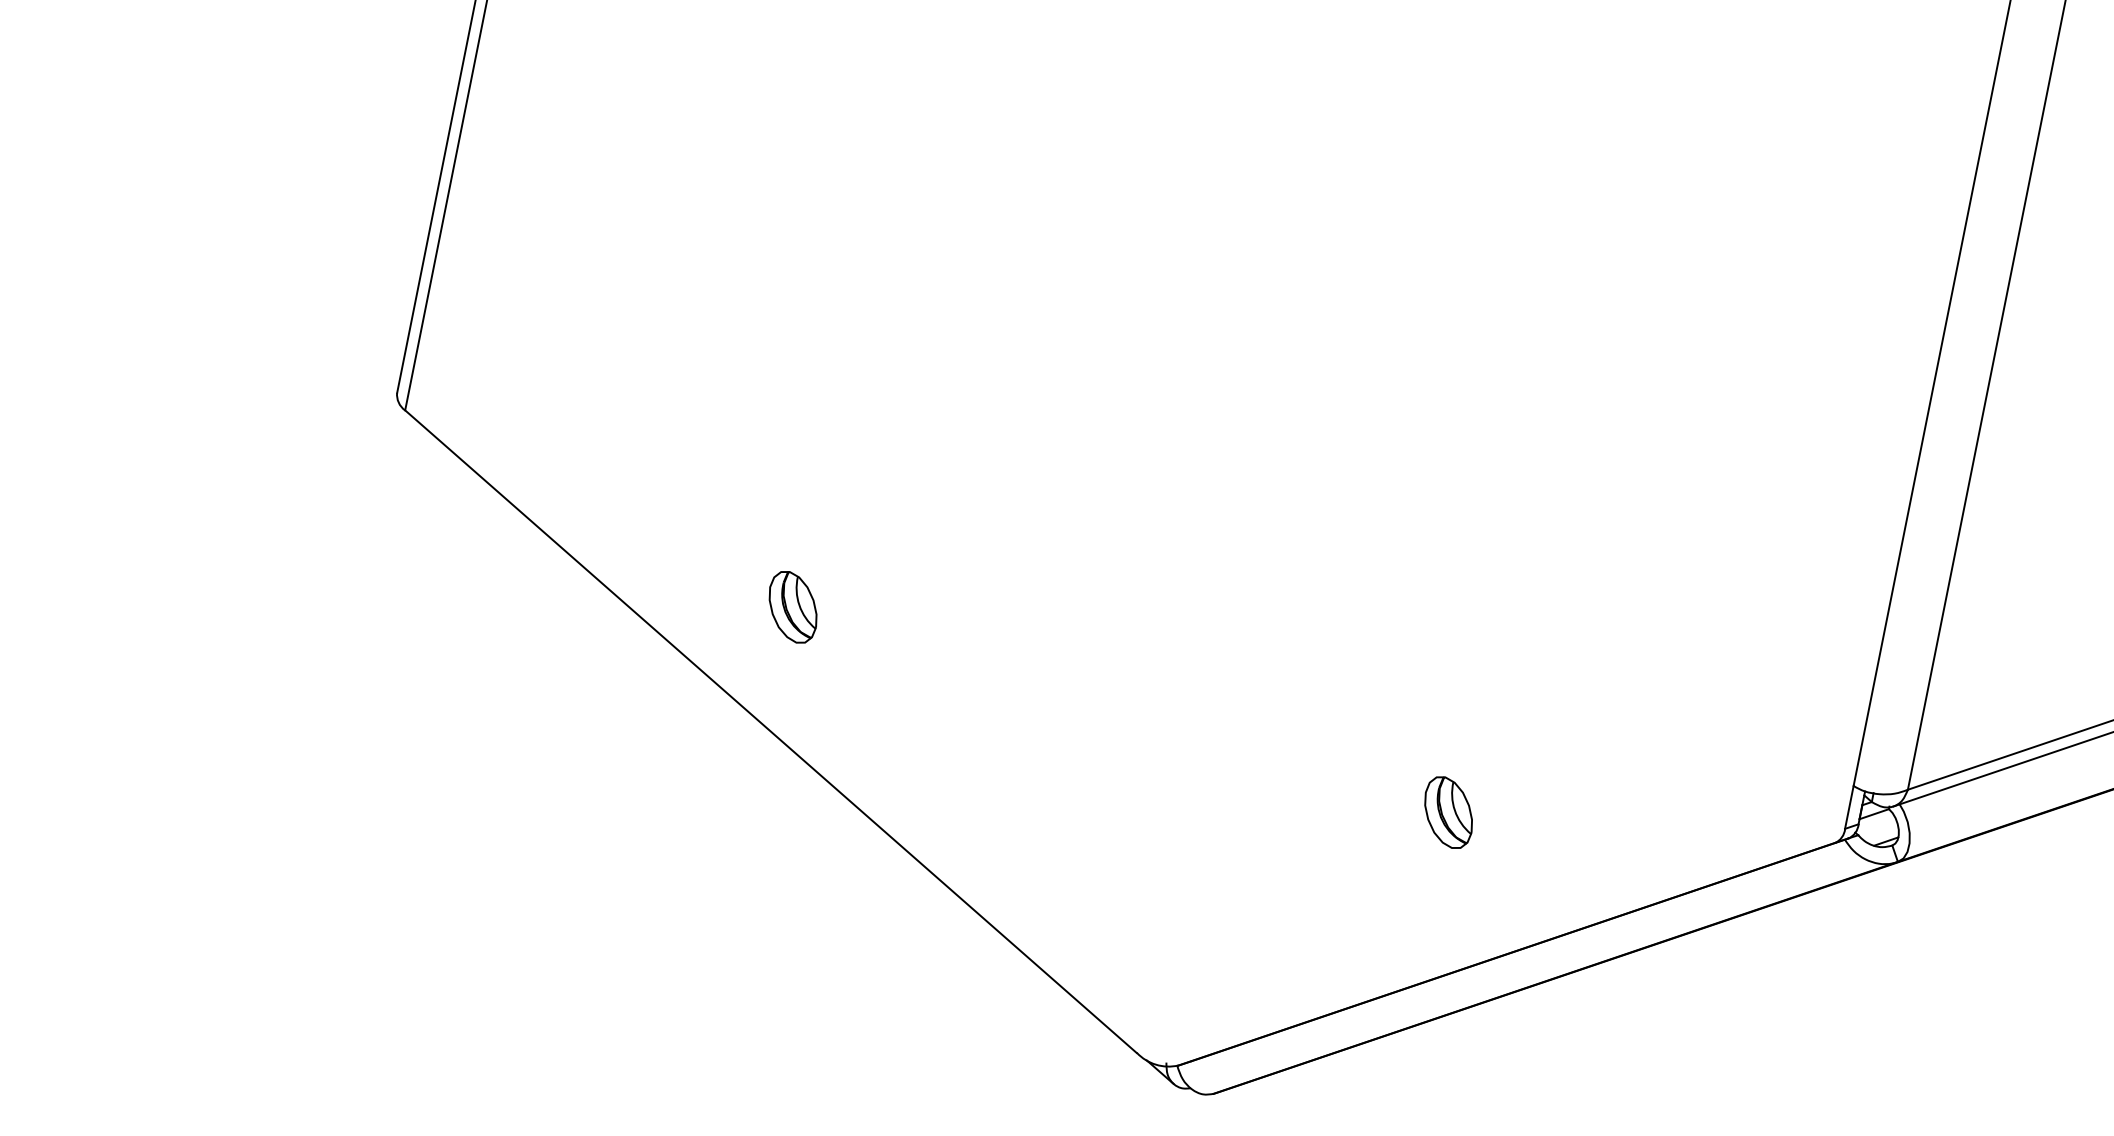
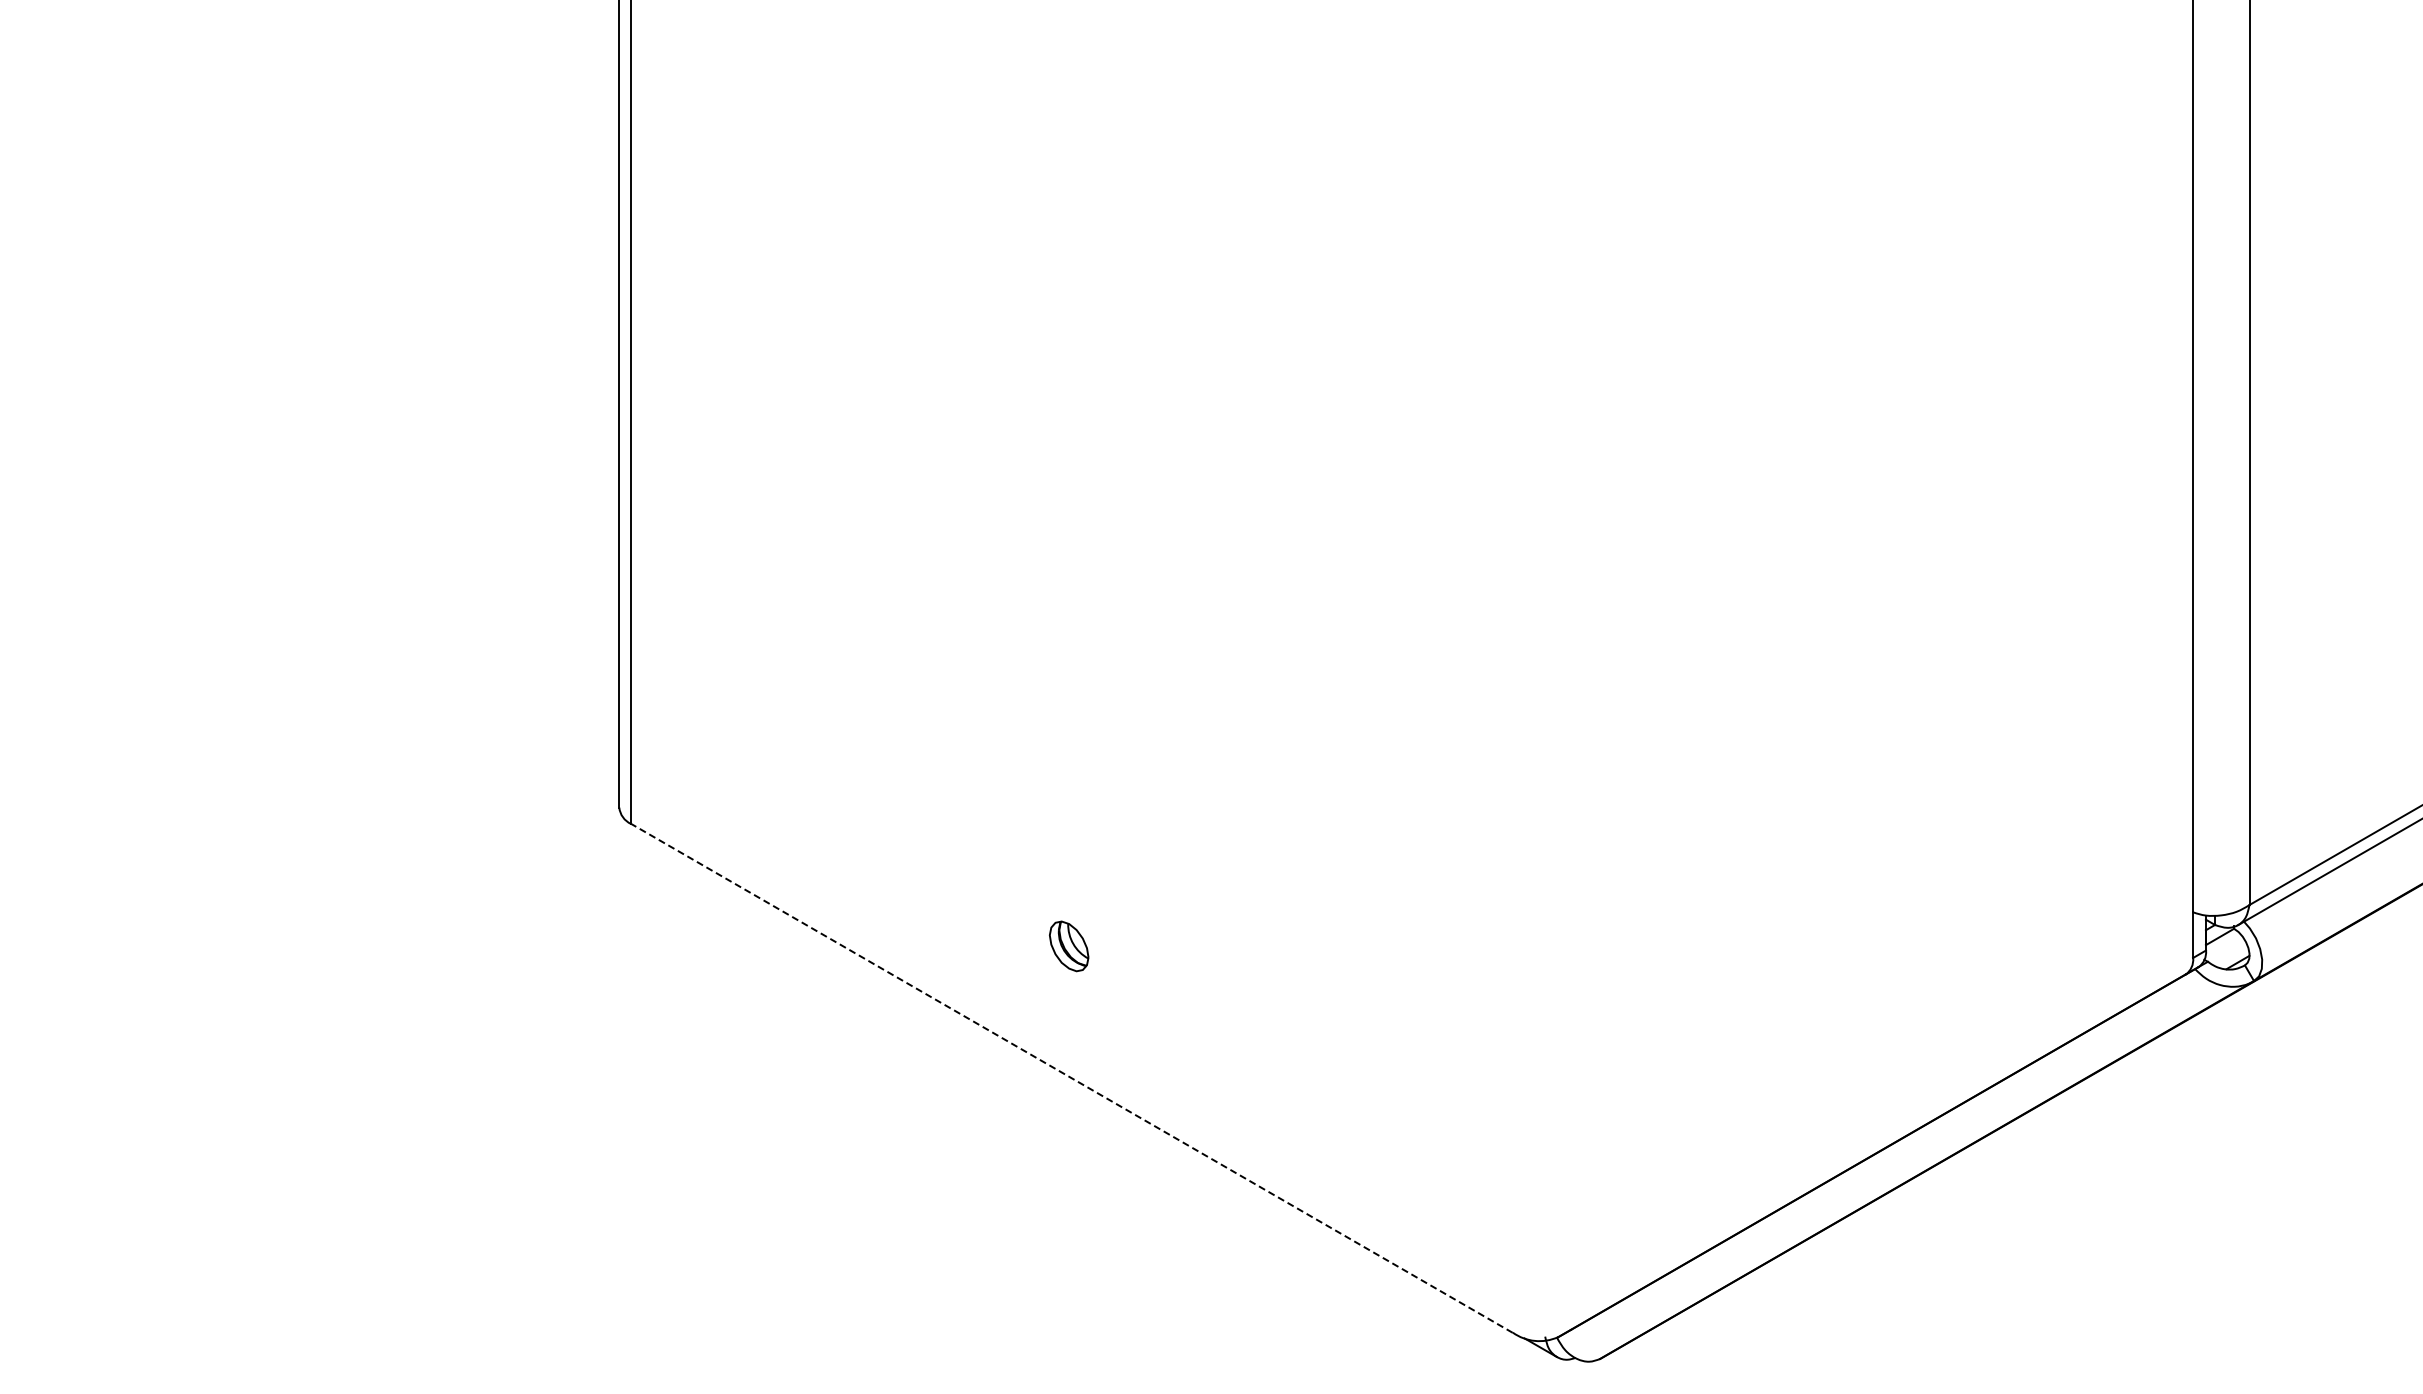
part: (792, 607) -> (1068, 946), size x0.7
line: (770, 731) -> (1071, 1078), solid -> dashed
part: (1448, 812) -> (1783, 1022), removed

